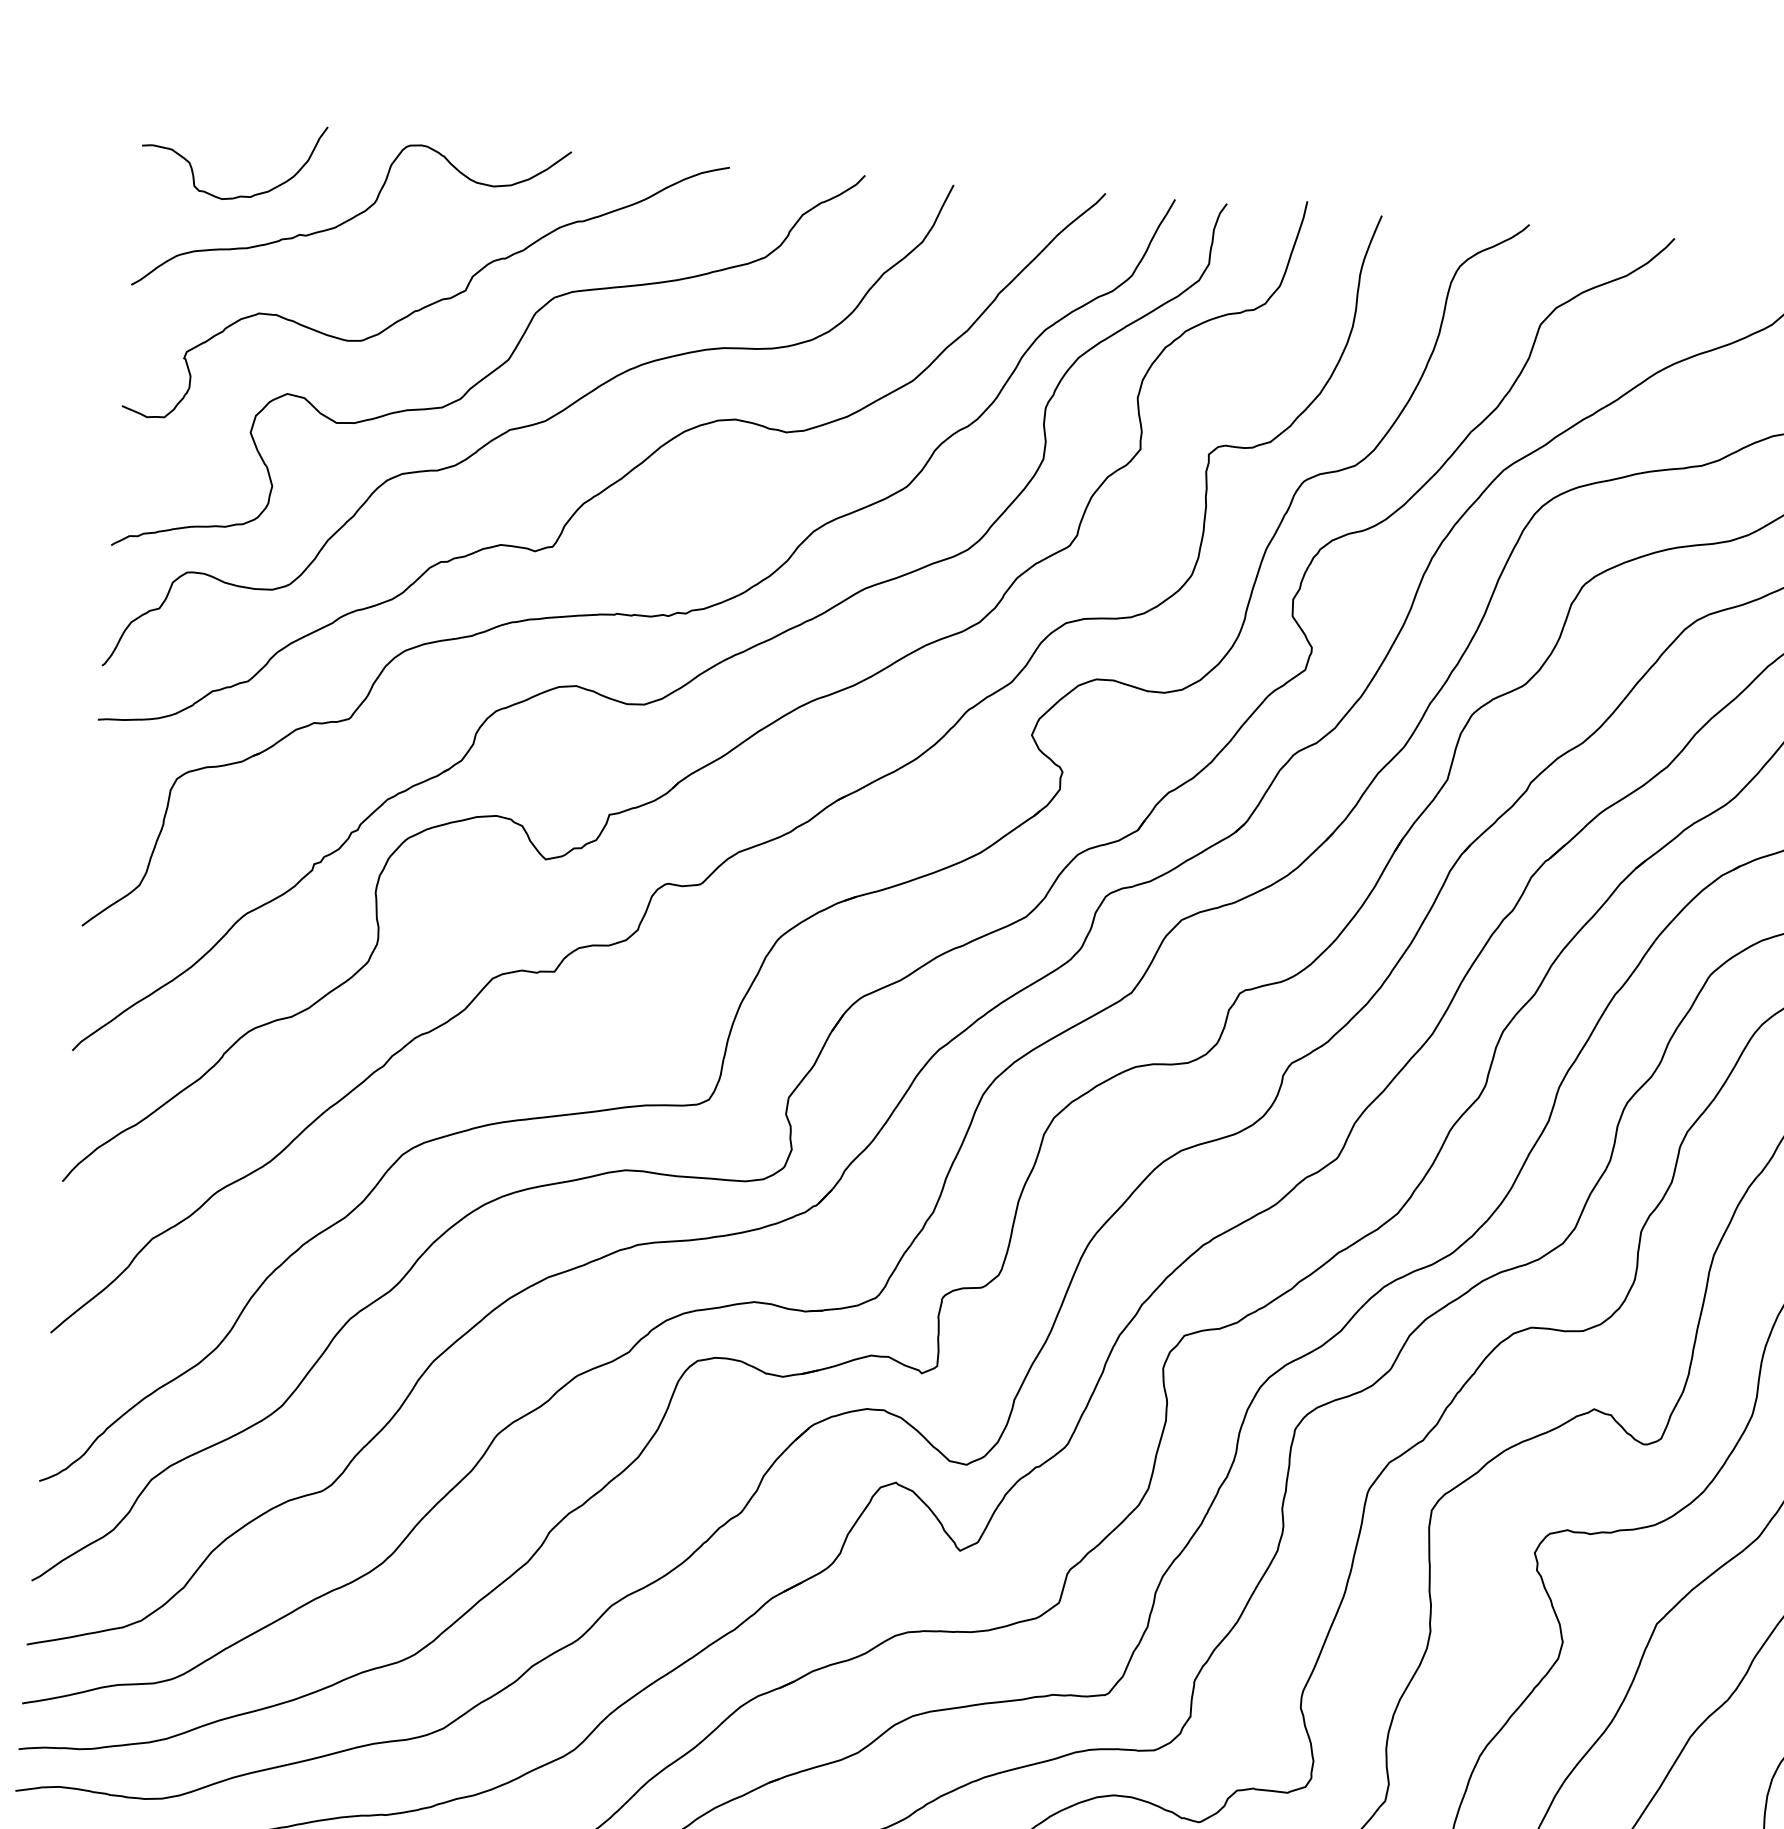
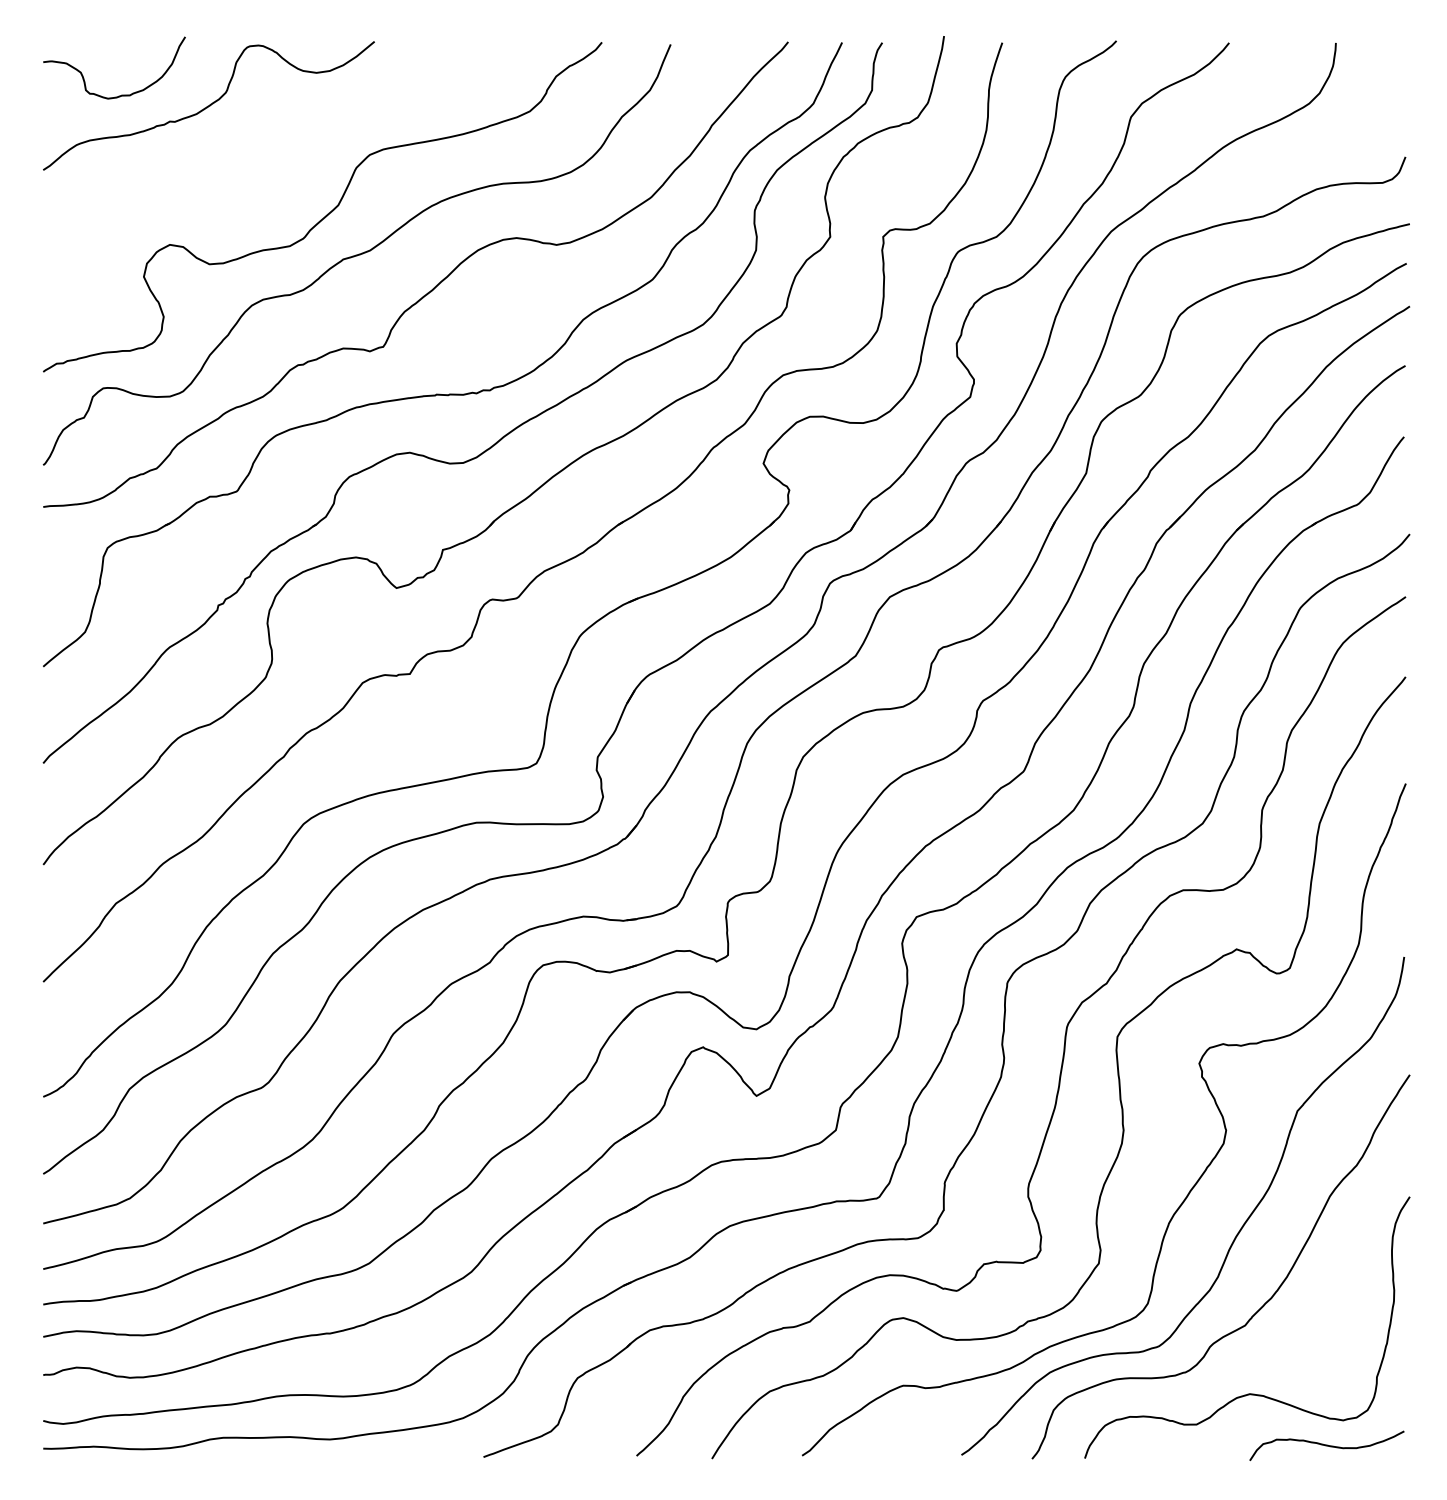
curve: (430, 303) -> (274, 166), removed

